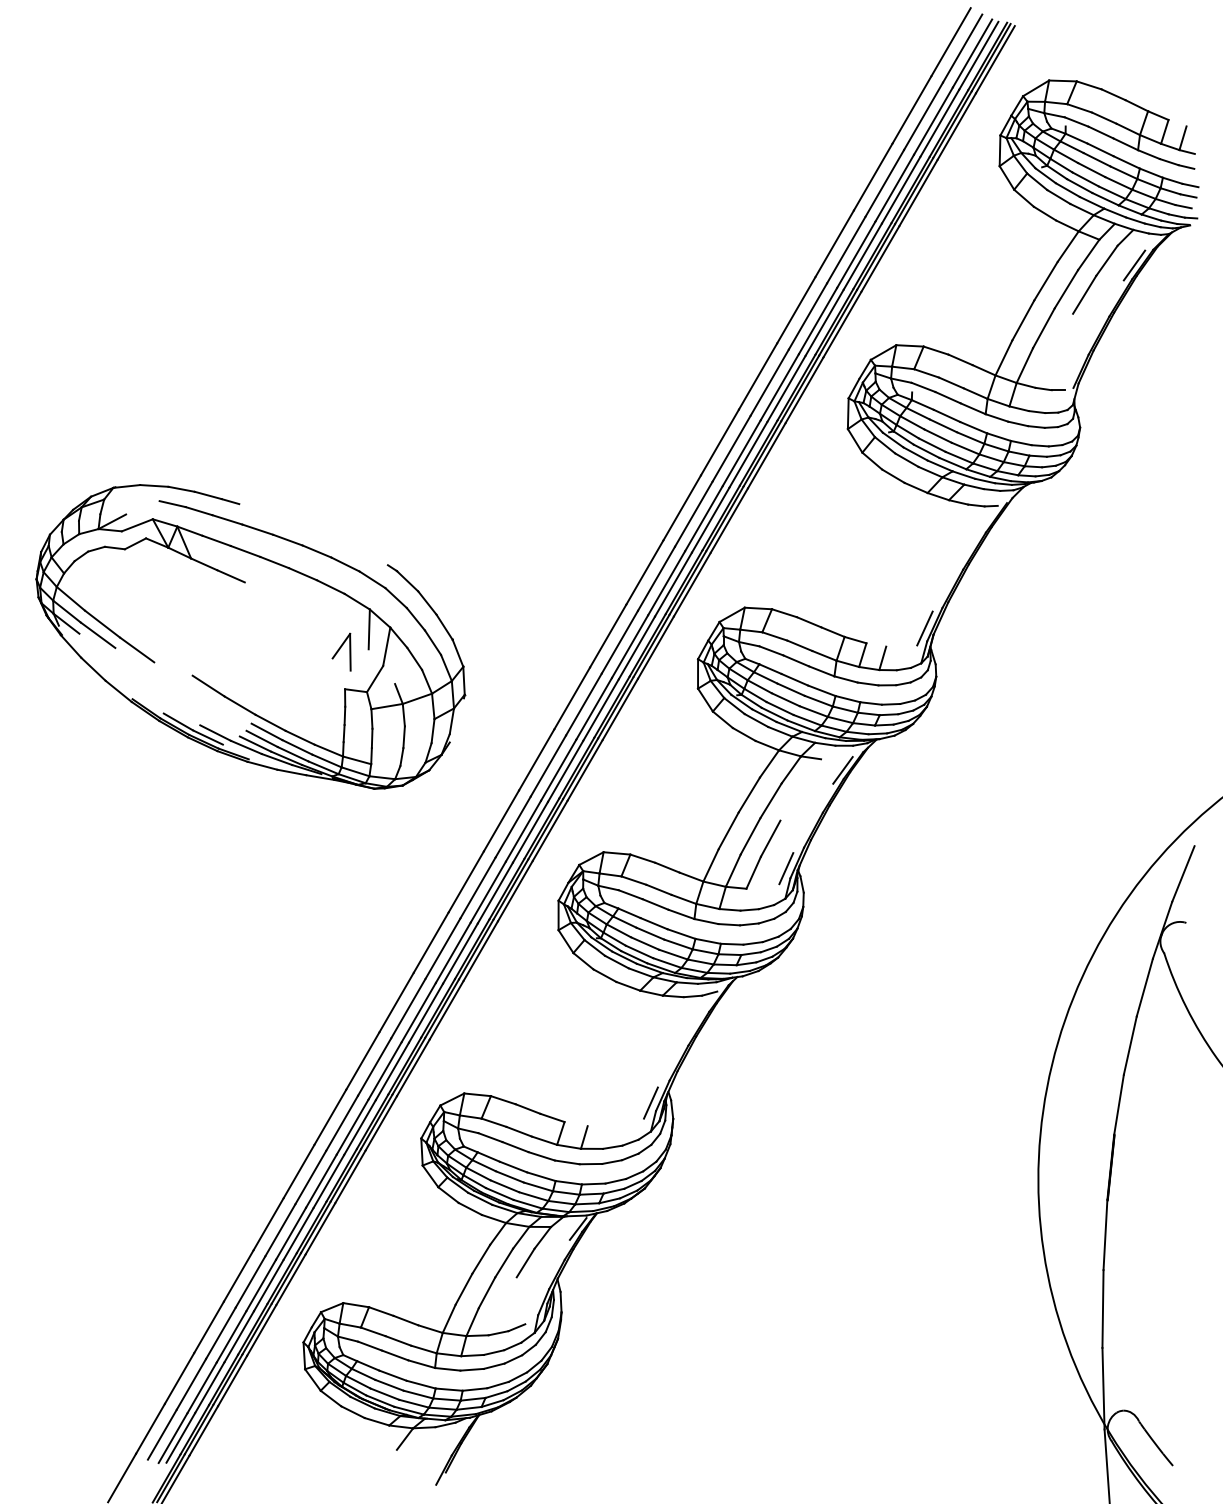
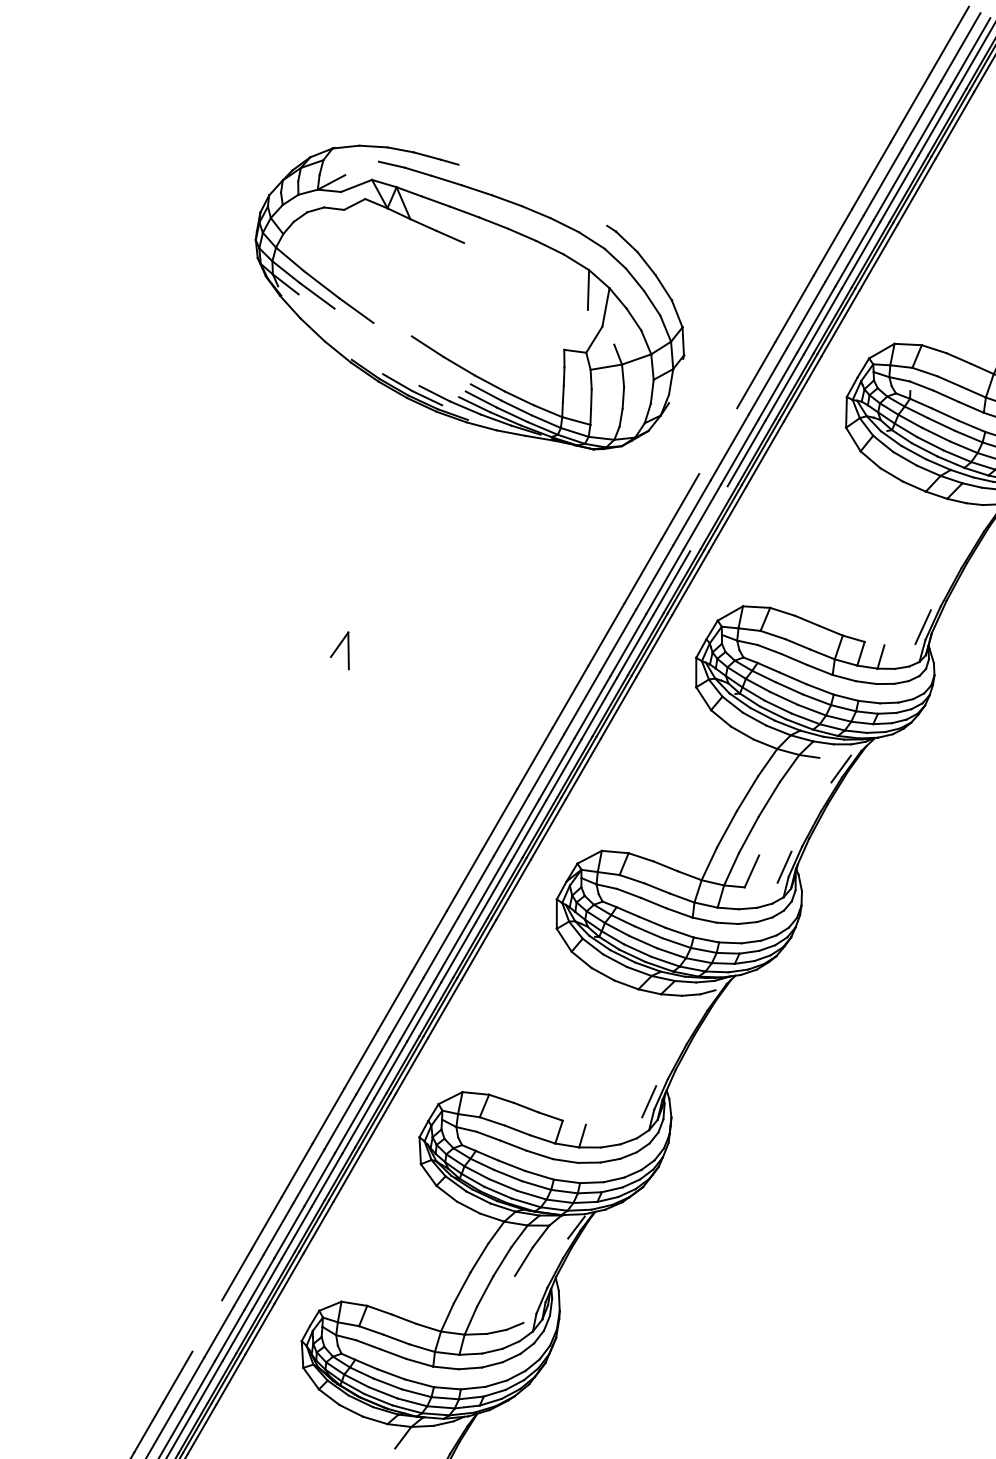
line: (719, 442) -> (717, 441), removed
line: (710, 519) -> (708, 518), removed
part: (250, 636) -> (469, 297), moved
line: (770, 838) -> (768, 837), removed
line: (208, 1327) -> (206, 1326), removed

